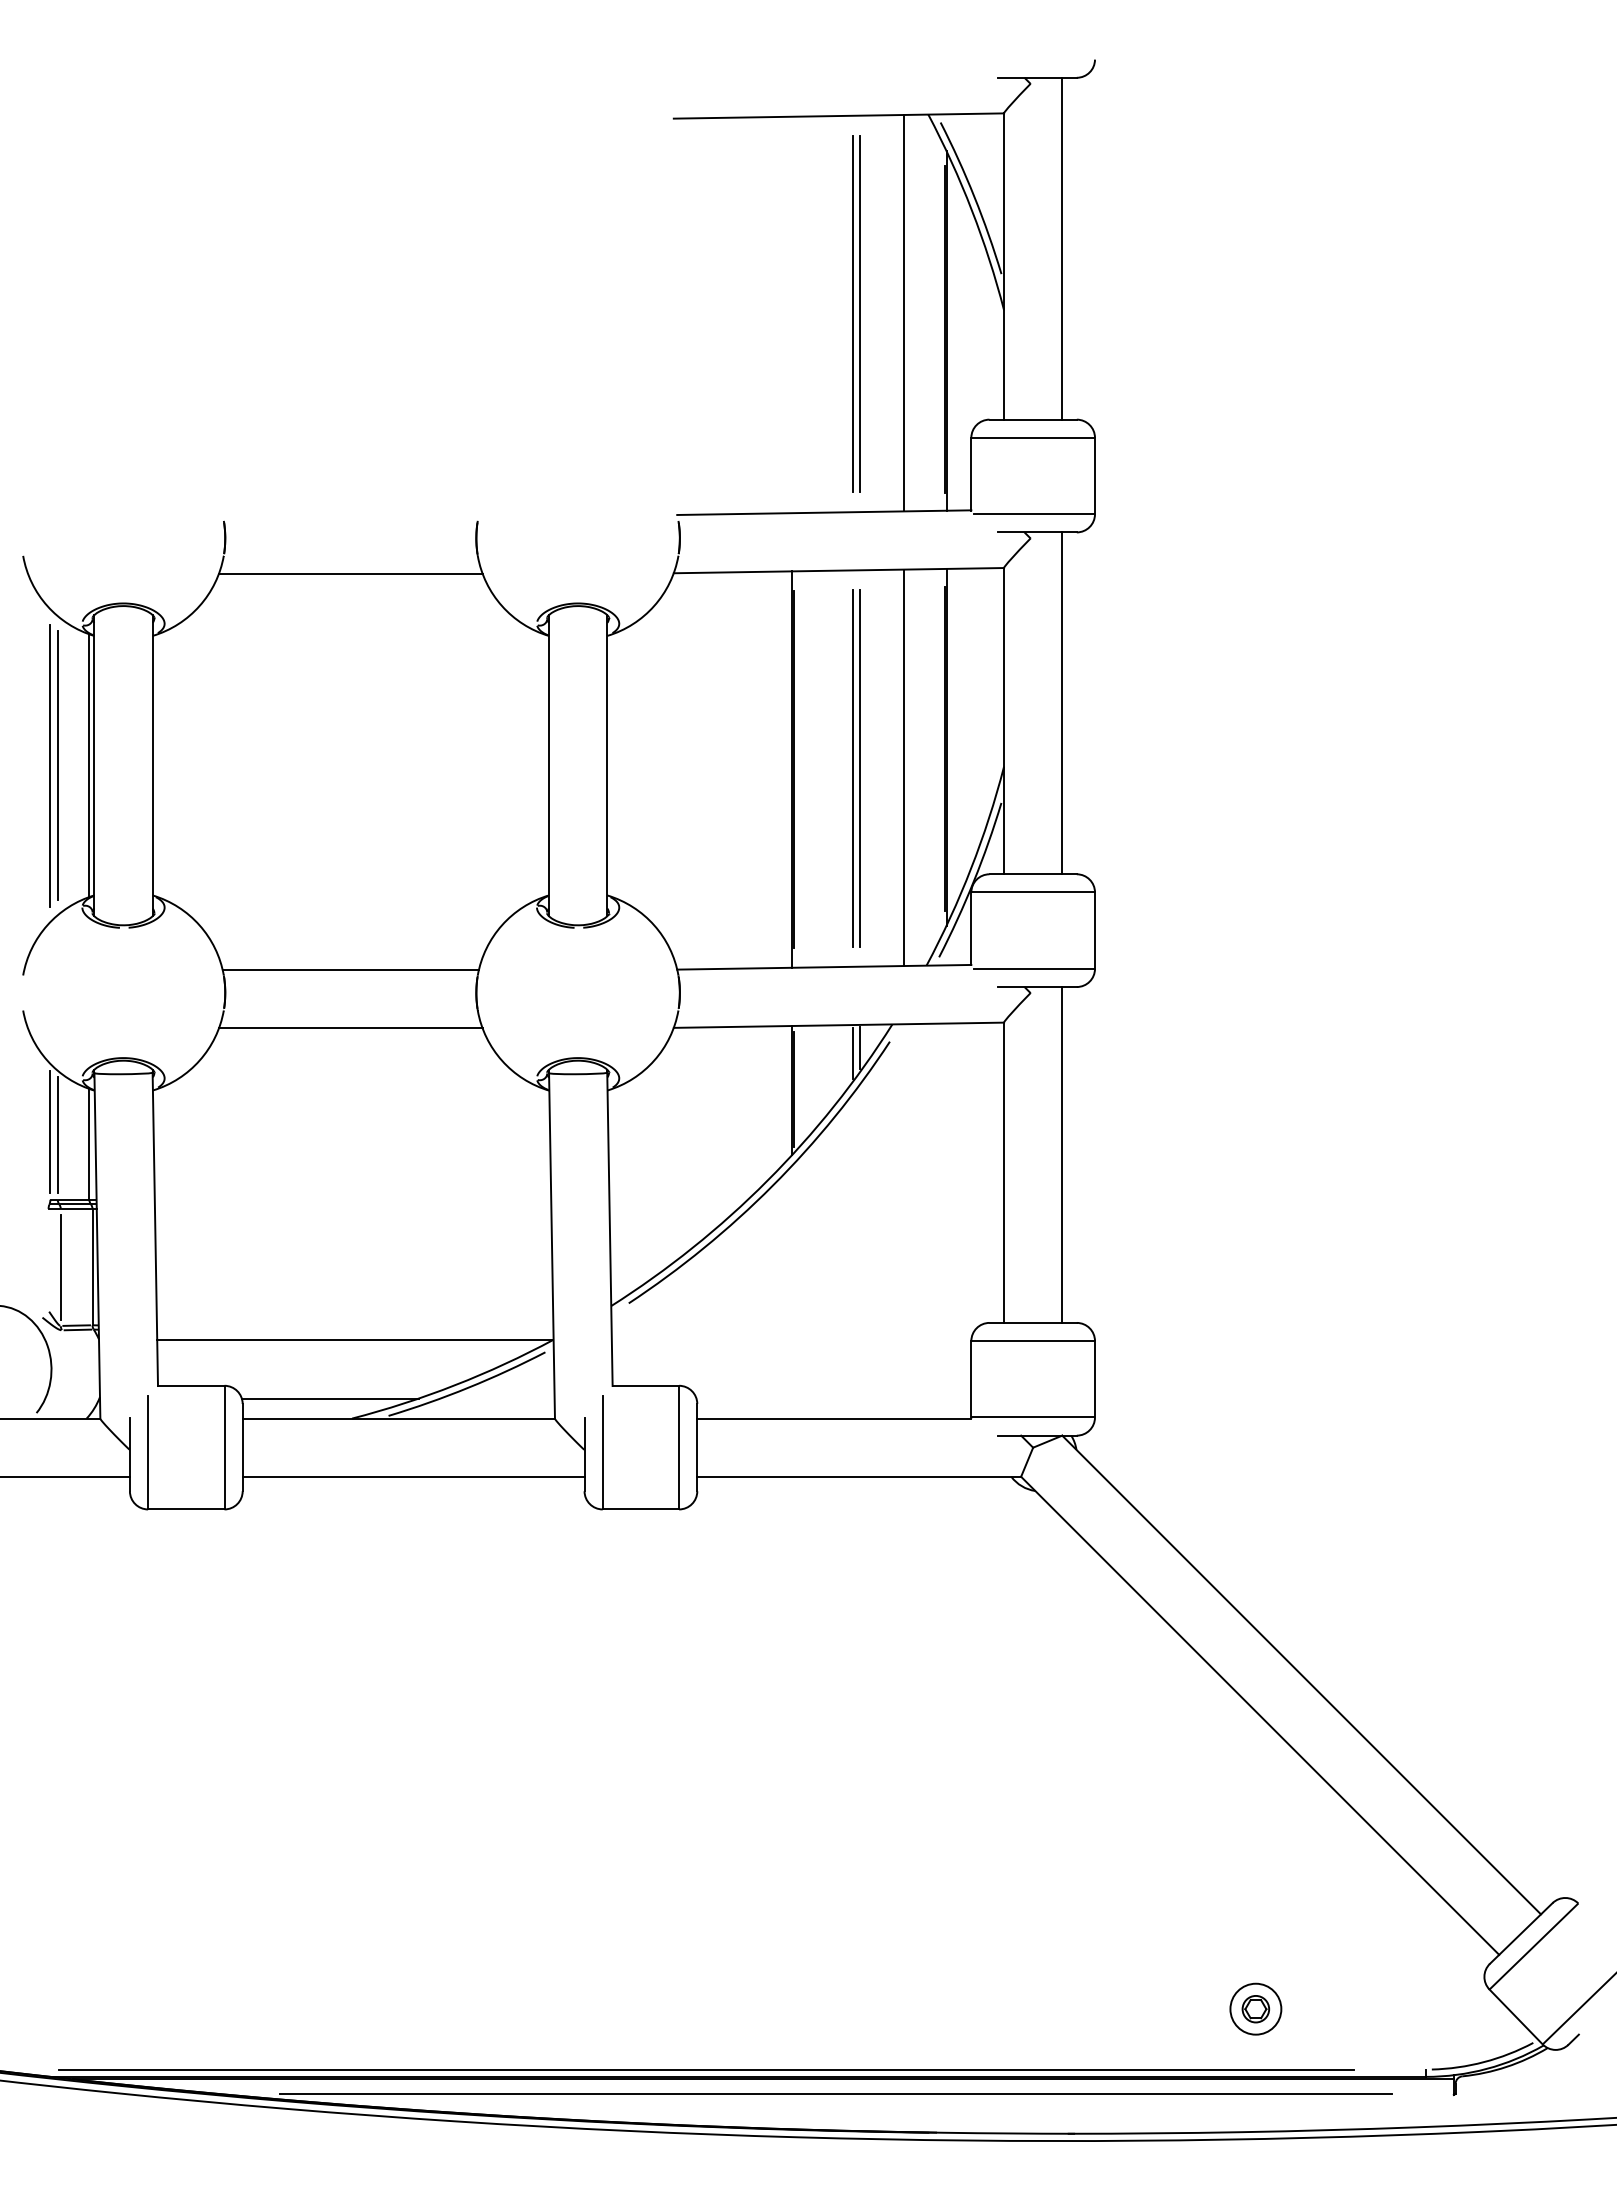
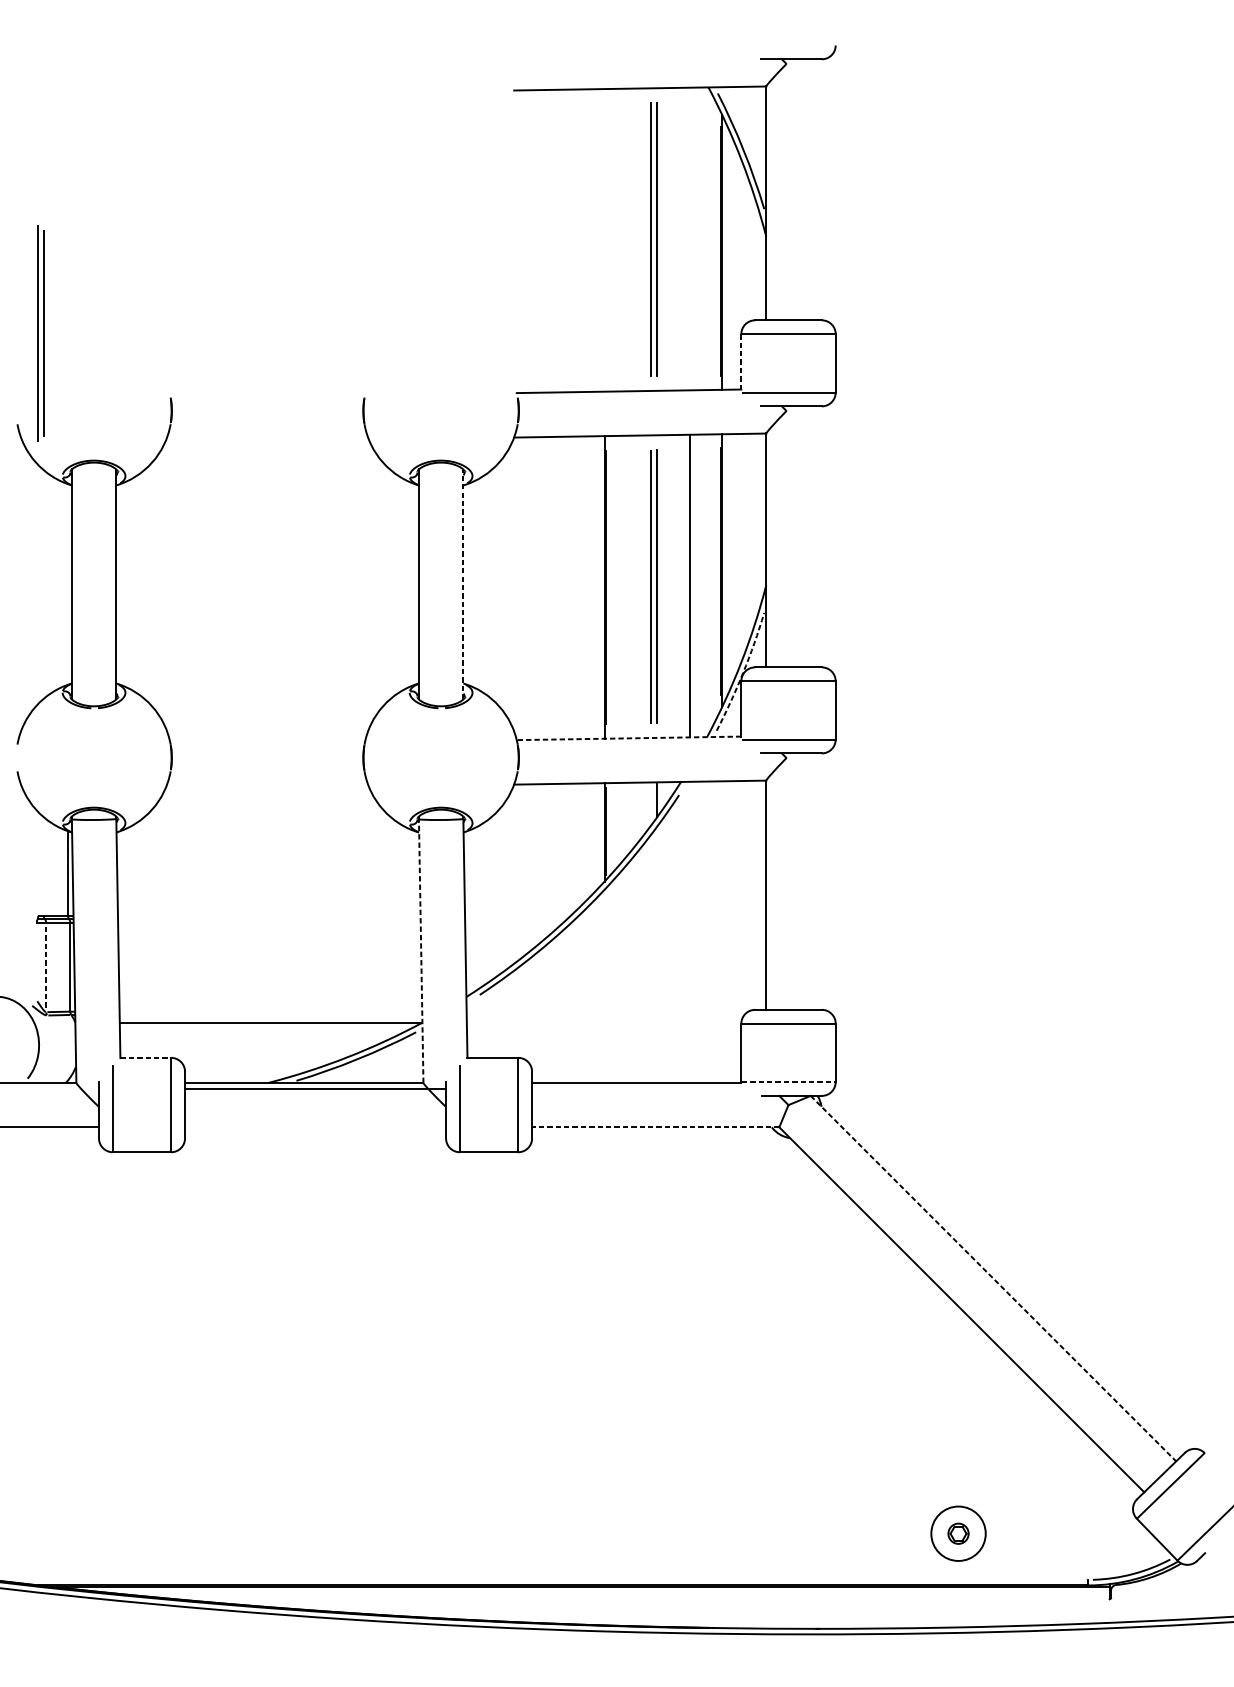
line: (1062, 248) -> (810, 189), removed
line: (904, 313) -> (690, 239), removed
line: (971, 473) -> (741, 361), solid -> dashed
line: (350, 573) -> (267, 437), removed
line: (1062, 703) -> (810, 536), removed
part: (53, 765) -> (40, 333), moved
line: (89, 765) -> (68, 584), removed
line: (607, 765) -> (463, 584), solid -> dashed
arc: (973, 881) -> (742, 672), solid -> dashed
line: (823, 967) -> (628, 738), solid -> dashed
line: (350, 969) -> (267, 740), removed
line: (350, 1028) -> (267, 785), removed
line: (852, 1053) -> (650, 804), removed
line: (50, 1131) -> (38, 863), removed
line: (57, 1135) -> (43, 866), removed
line: (1062, 1154) -> (810, 881), removed
line: (552, 1245) -> (421, 950), solid -> dashed
line: (60, 1267) -> (45, 967), solid -> dashed
line: (191, 1385) -> (145, 1057), solid -> dashed
line: (329, 1398) -> (251, 1067), removed
line: (1033, 1417) -> (788, 1082), solid -> dashed
line: (413, 1476) -> (315, 1088), moved
line: (859, 1476) -> (655, 1127), solid -> dashed
line: (1301, 1675) -> (993, 1279), solid -> dashed
circle: (1255, 2008) -> (958, 1533), size x1.4
line: (706, 2069) -> (539, 1579), removed
line: (835, 2093) -> (637, 1598), removed

